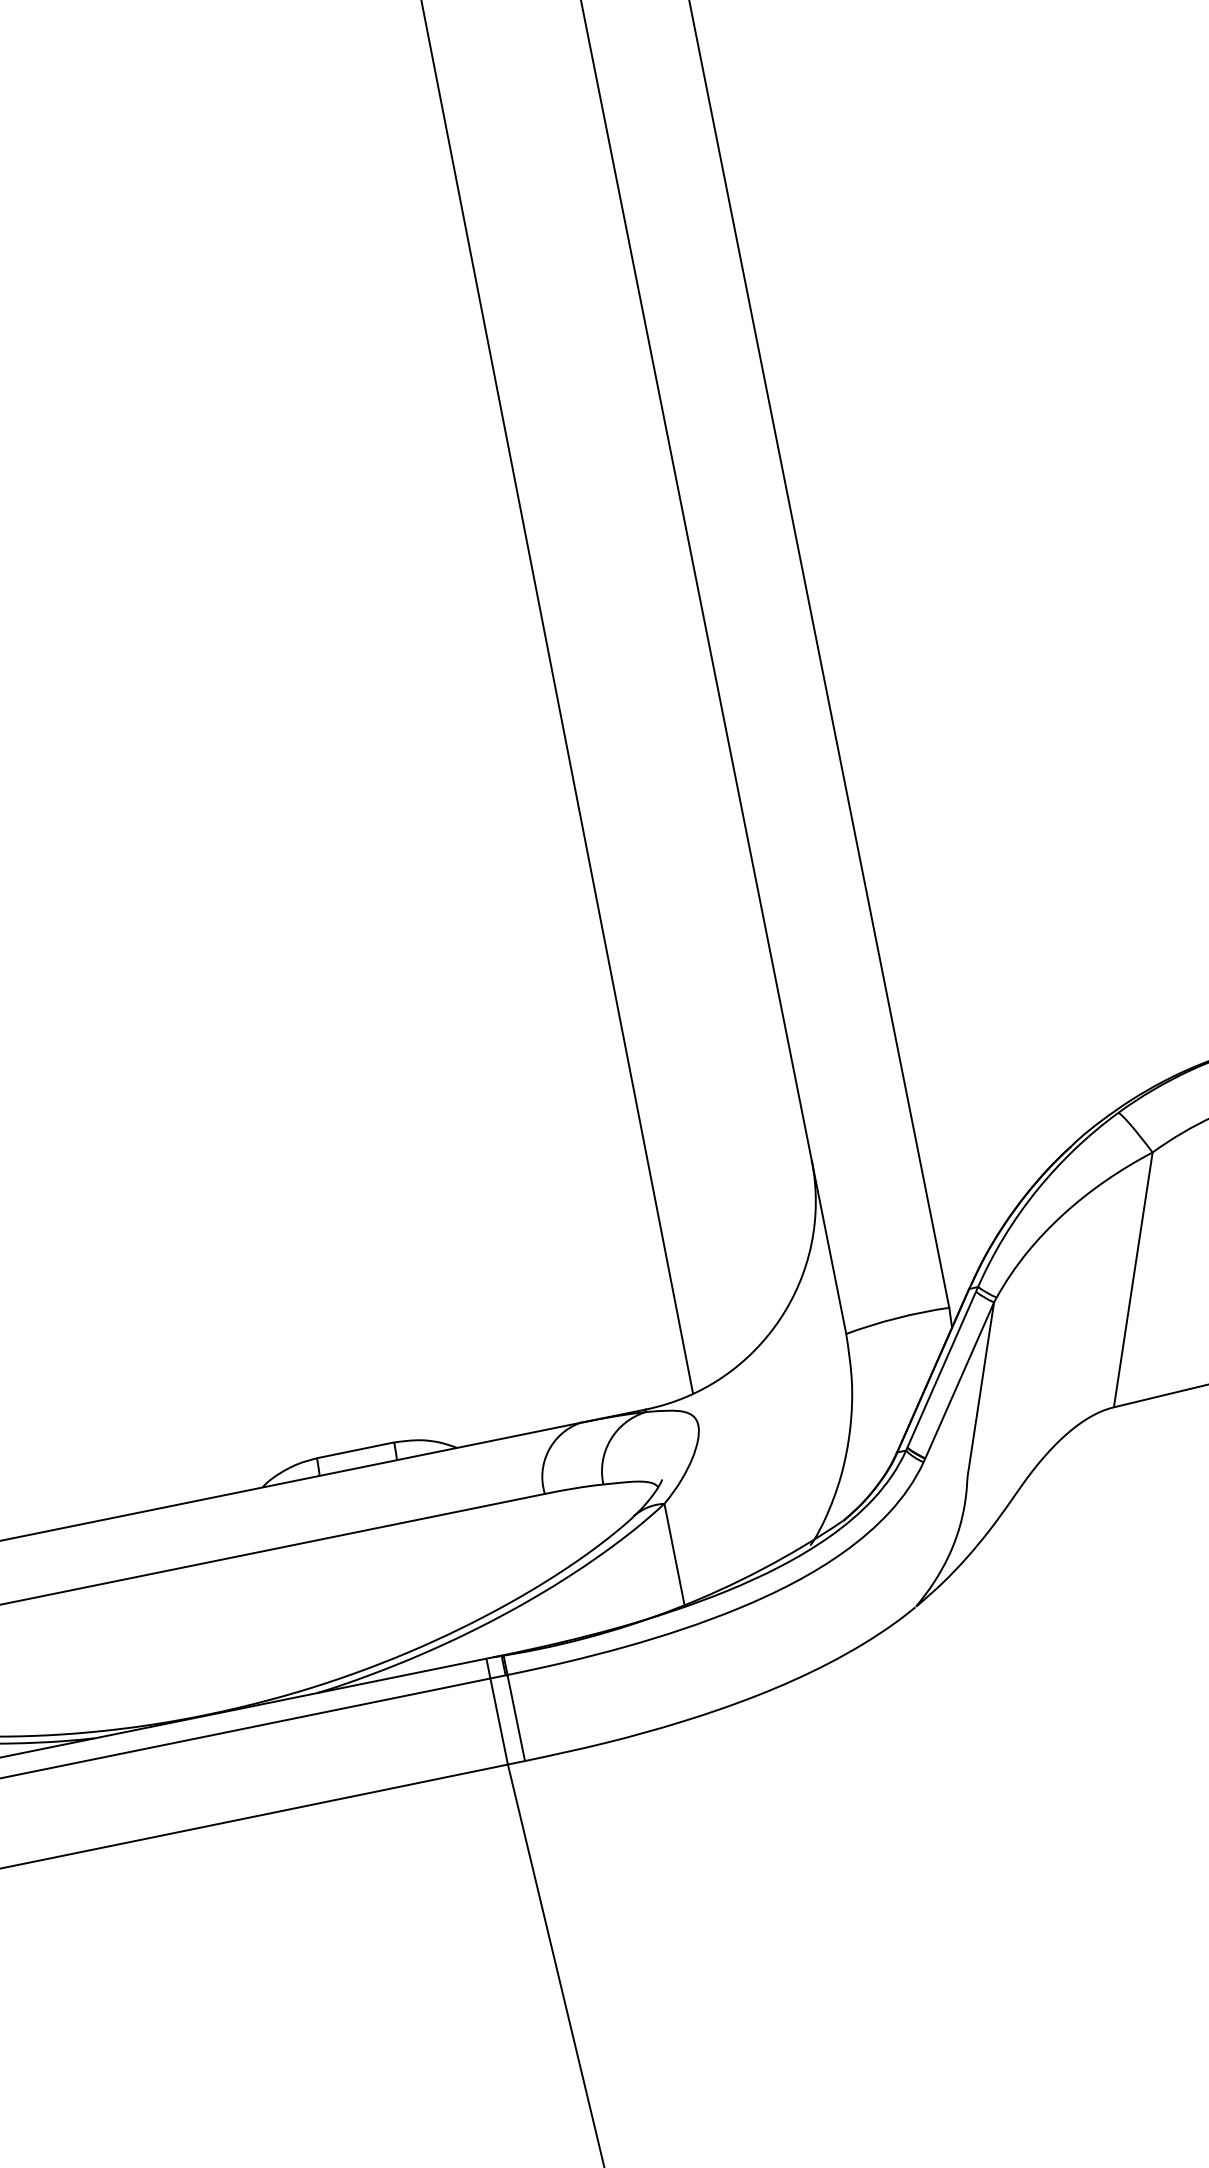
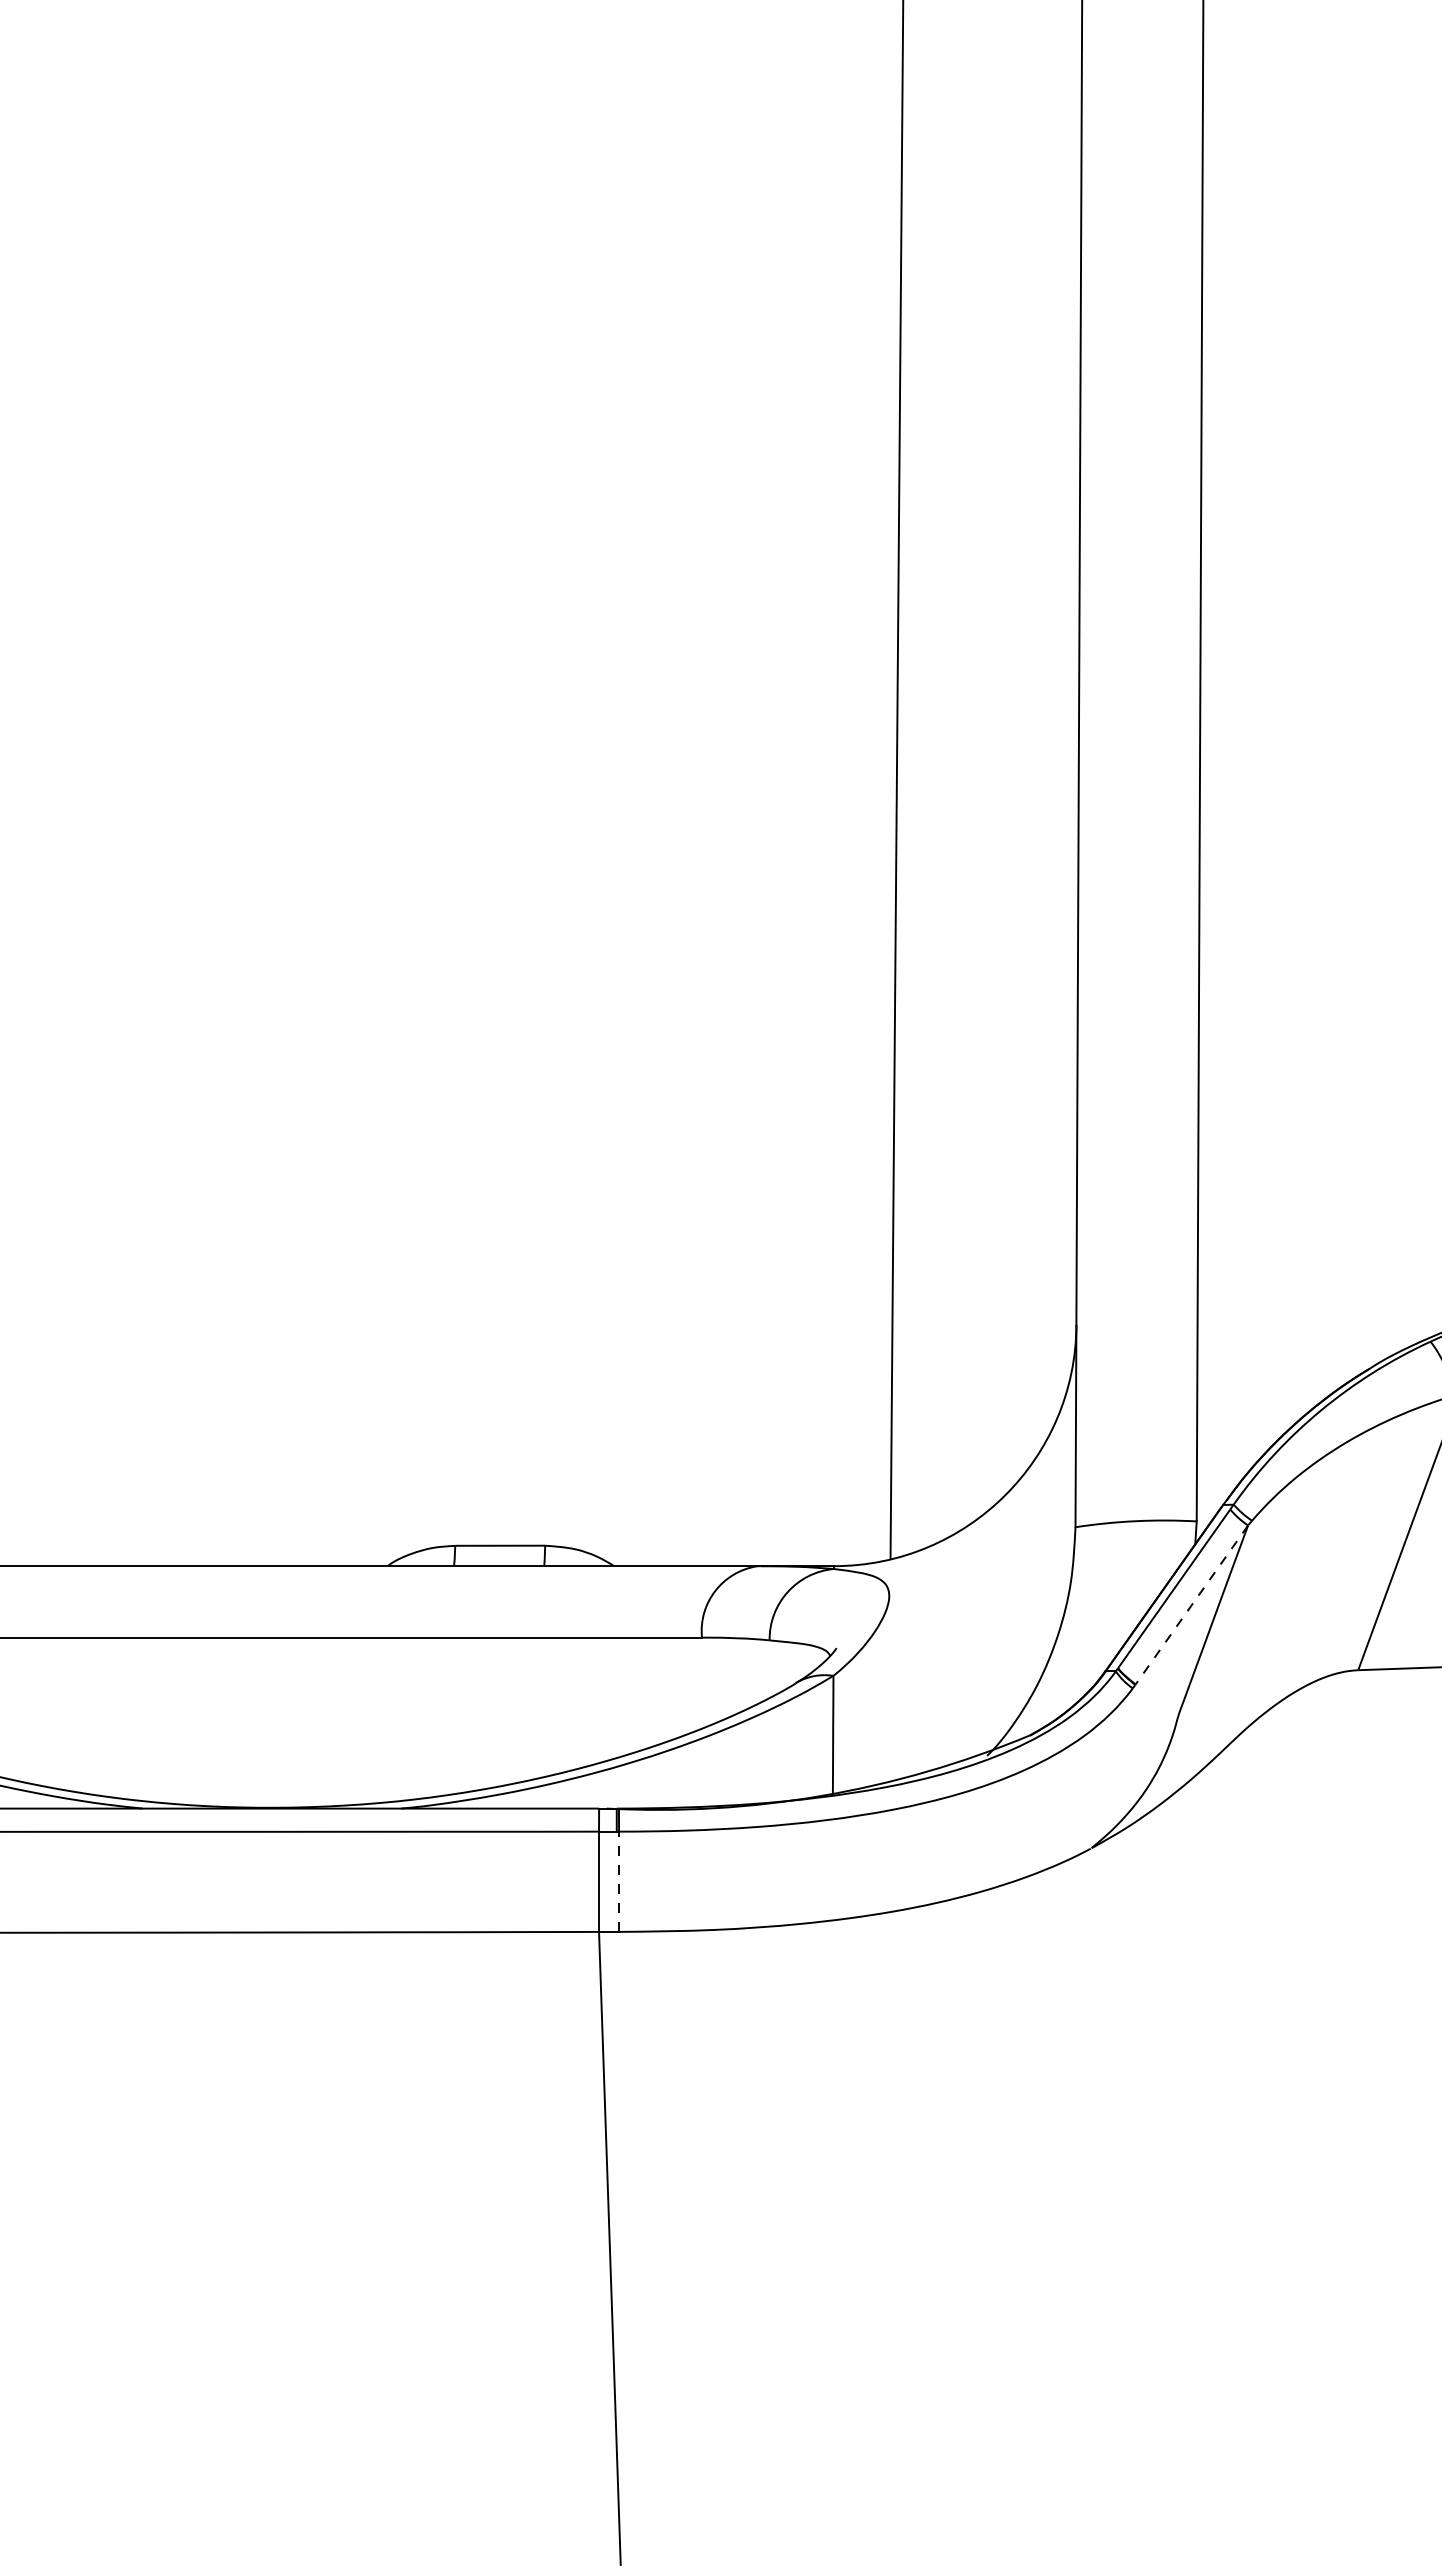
line: (959, 1380) -> (1191, 1605), solid -> dashed
line: (515, 1717) -> (618, 1881), solid -> dashed

